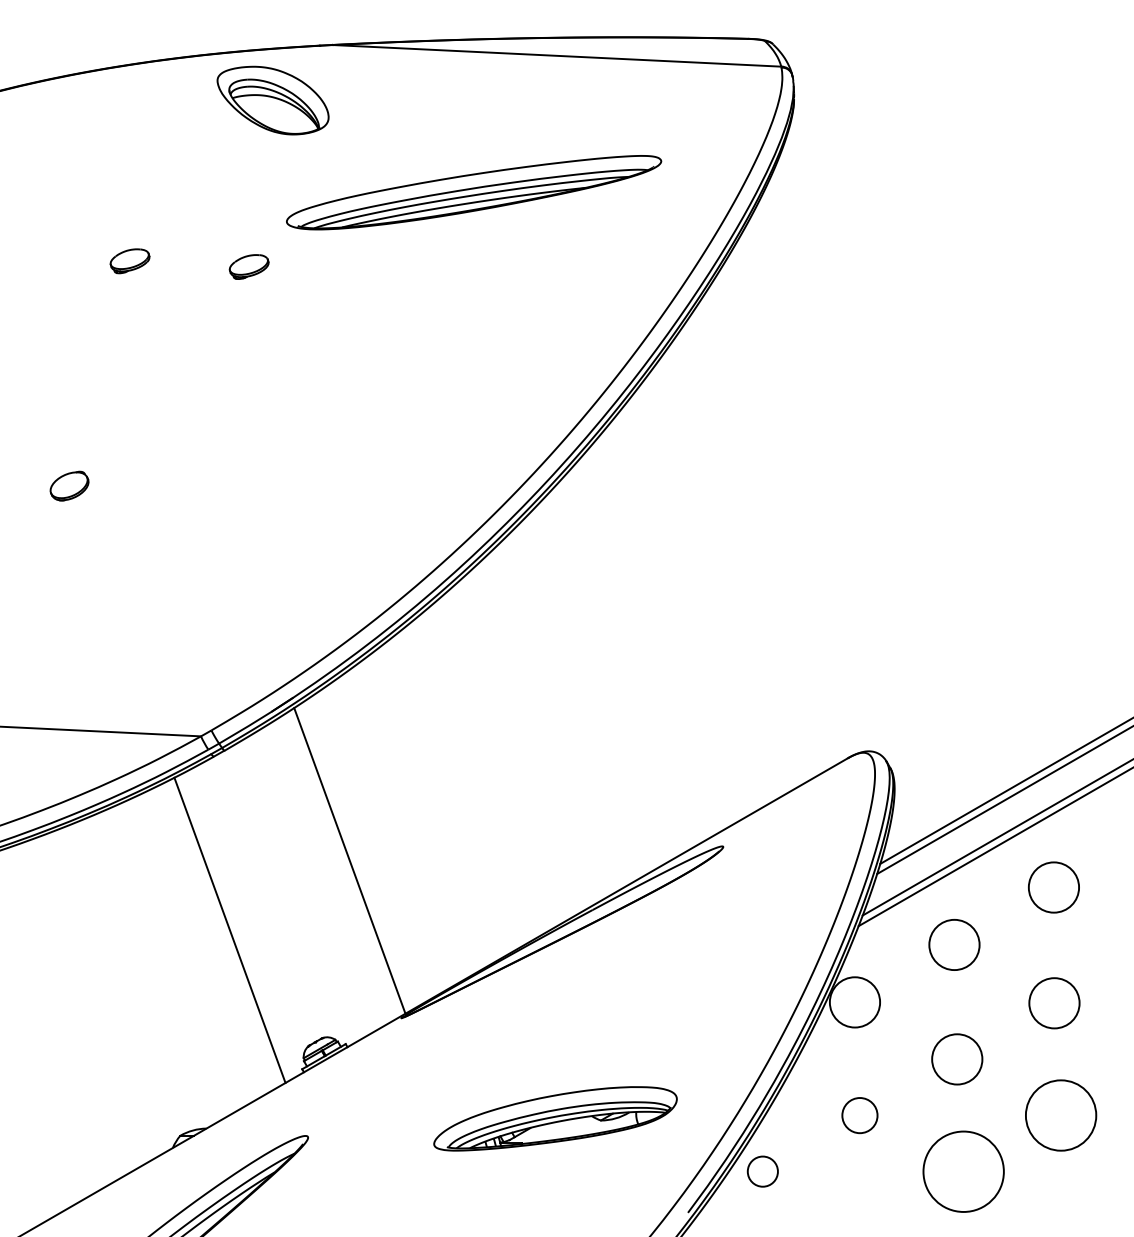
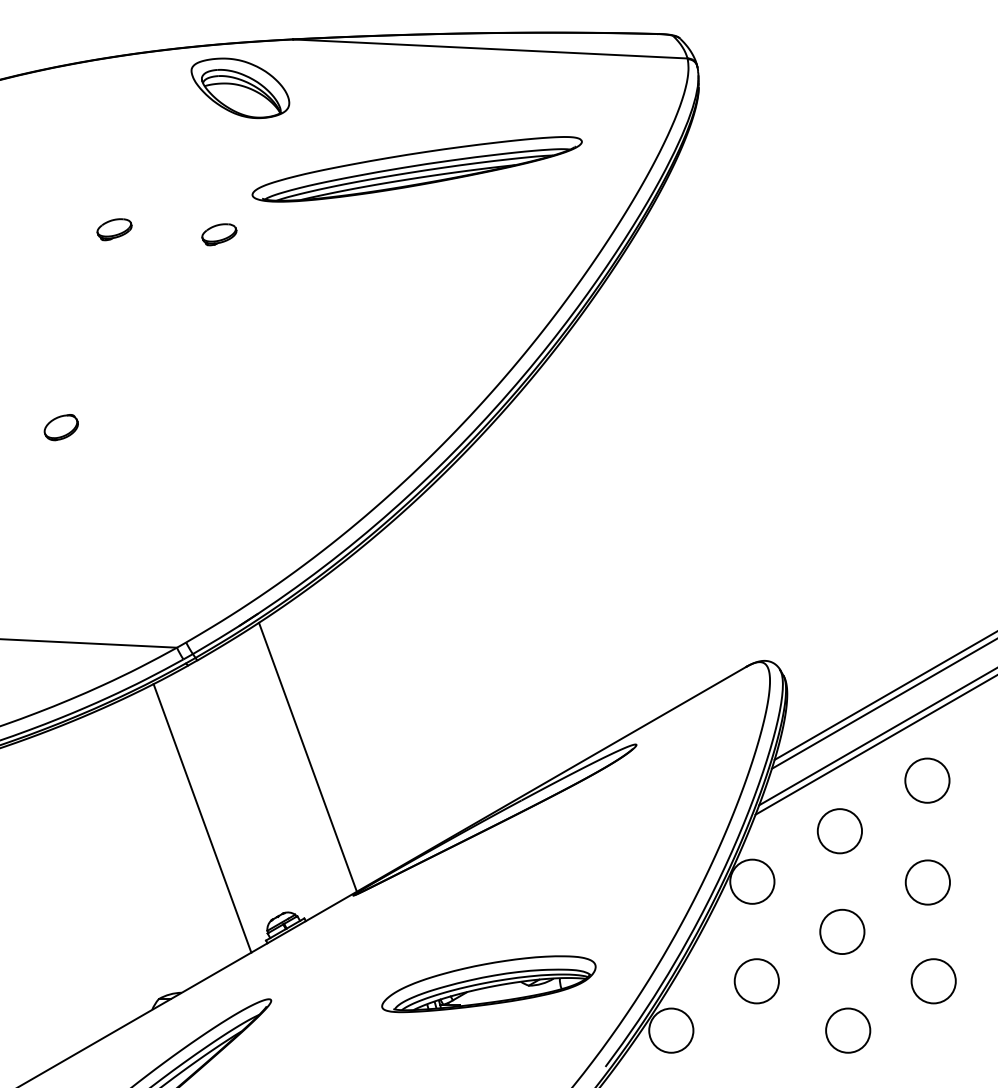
circle: (859, 1115) -> (756, 981), size x1.43
circle: (1060, 1115) -> (933, 981), size x0.71
circle: (763, 1171) -> (671, 1030), size x1.67
circle: (964, 1171) -> (848, 1030), size x0.62

